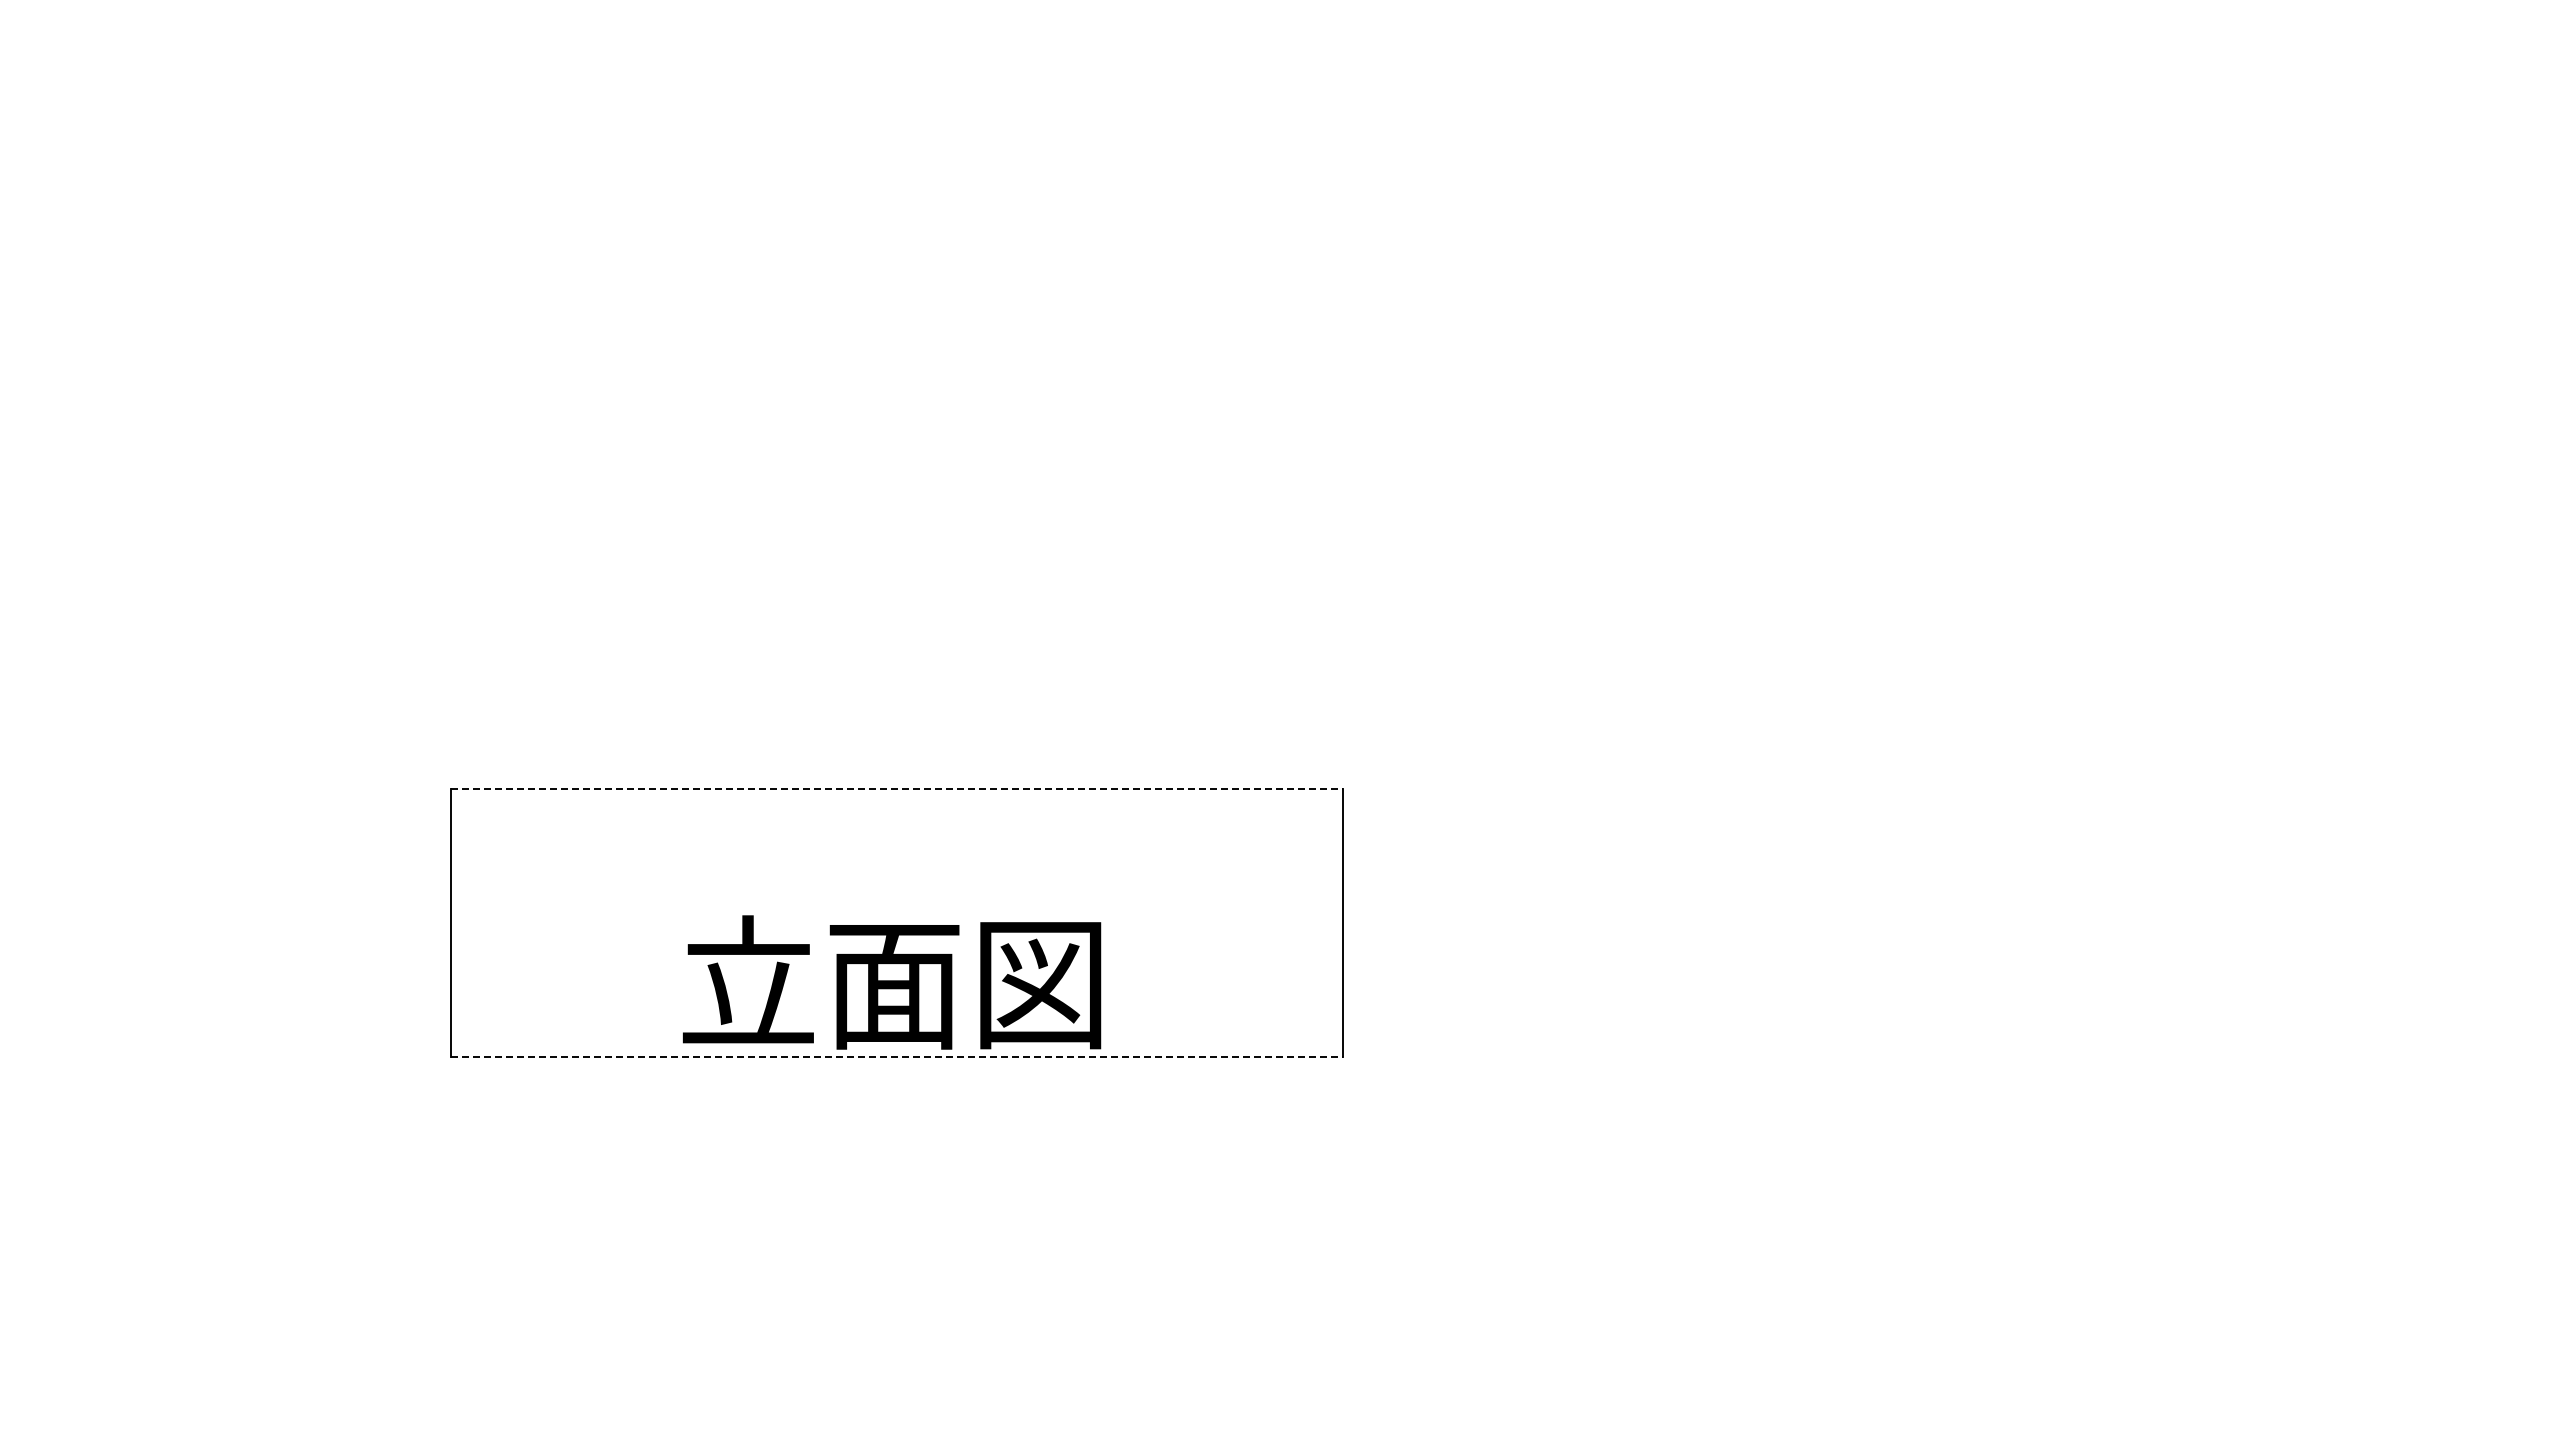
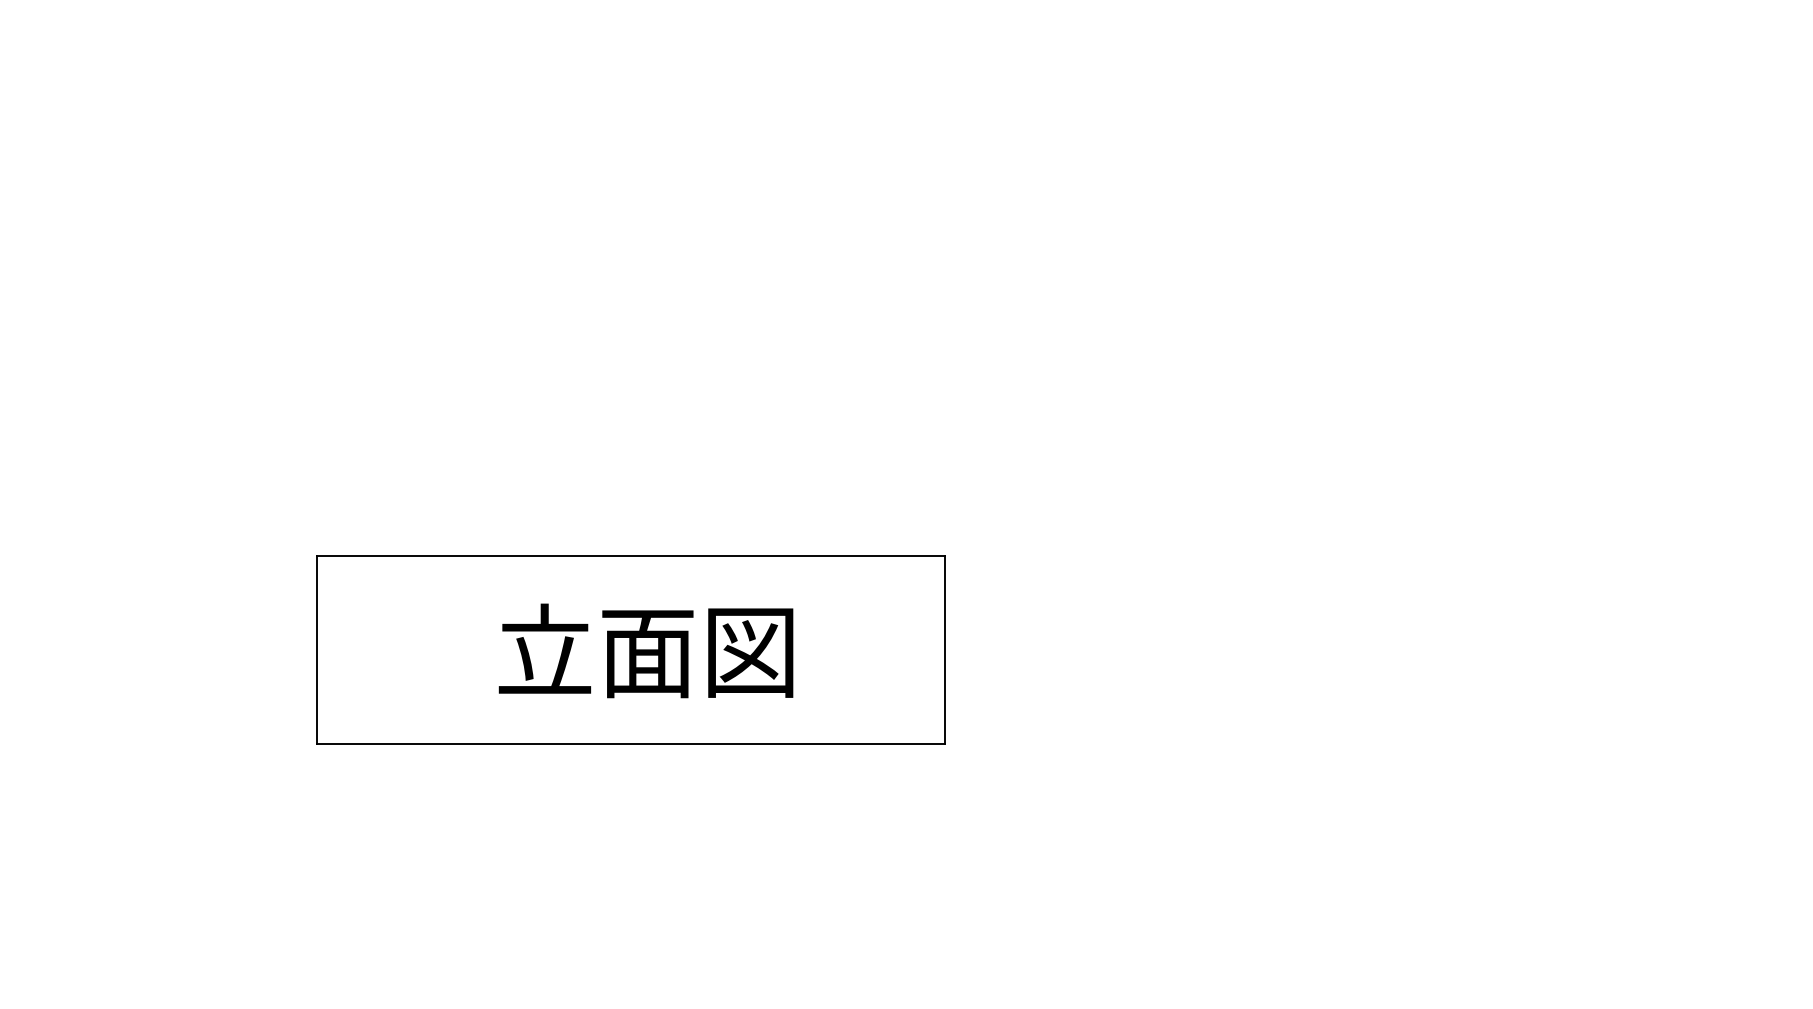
line: (897, 789) -> (631, 555), dashed -> solid
text: (892, 982) -> (646, 650), moved
line: (897, 1057) -> (631, 744), dashed -> solid

